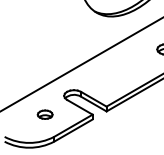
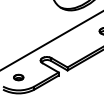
part: (44, 114) -> (18, 77), moved

